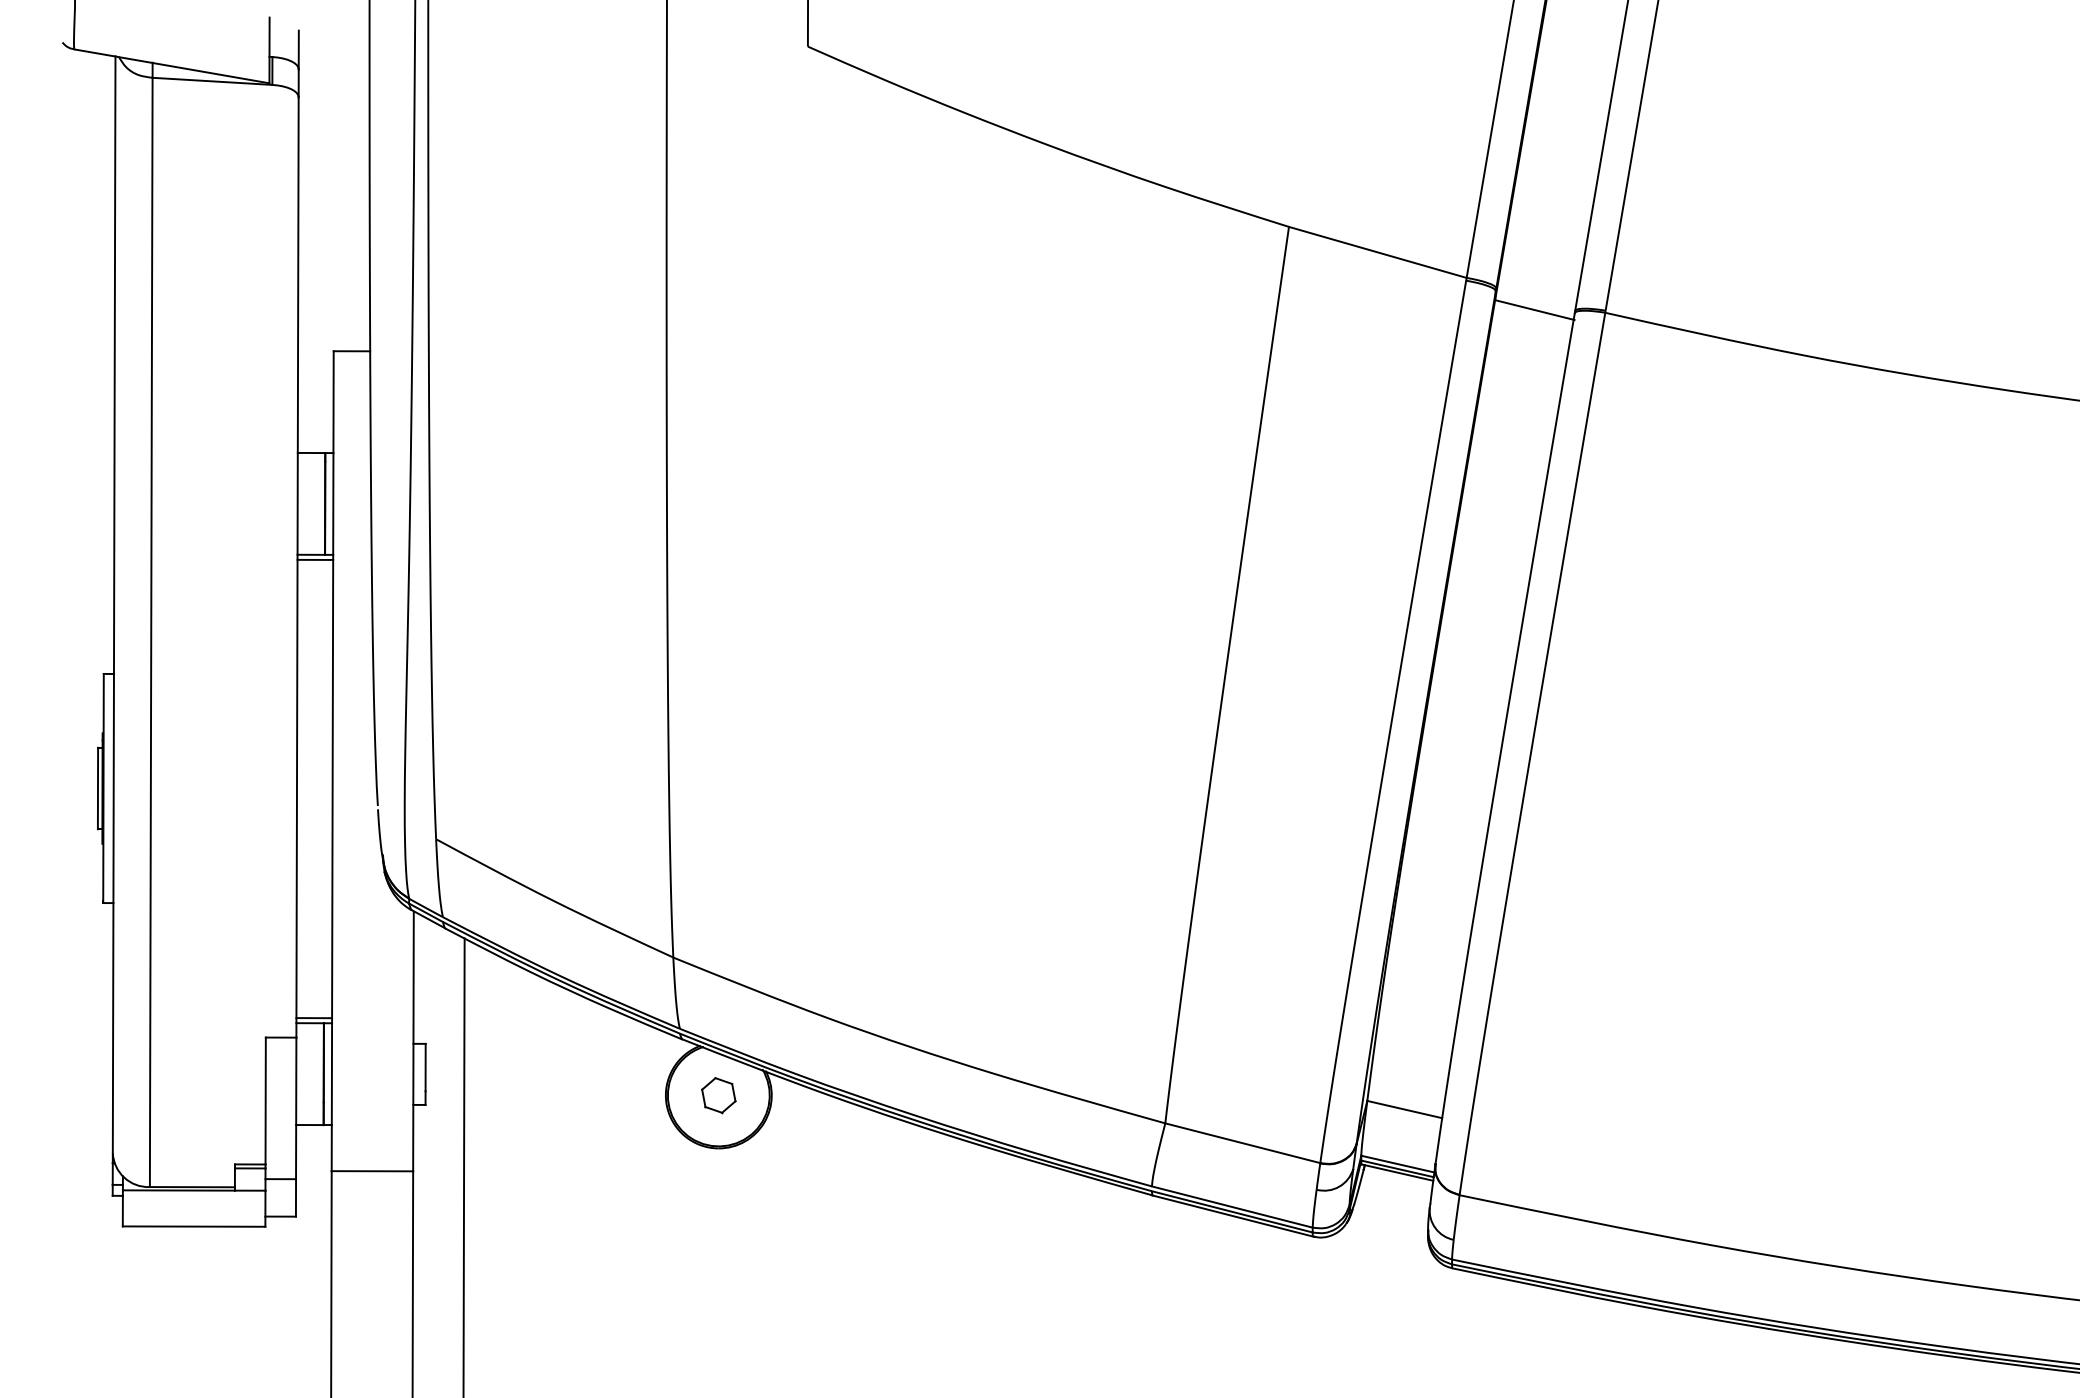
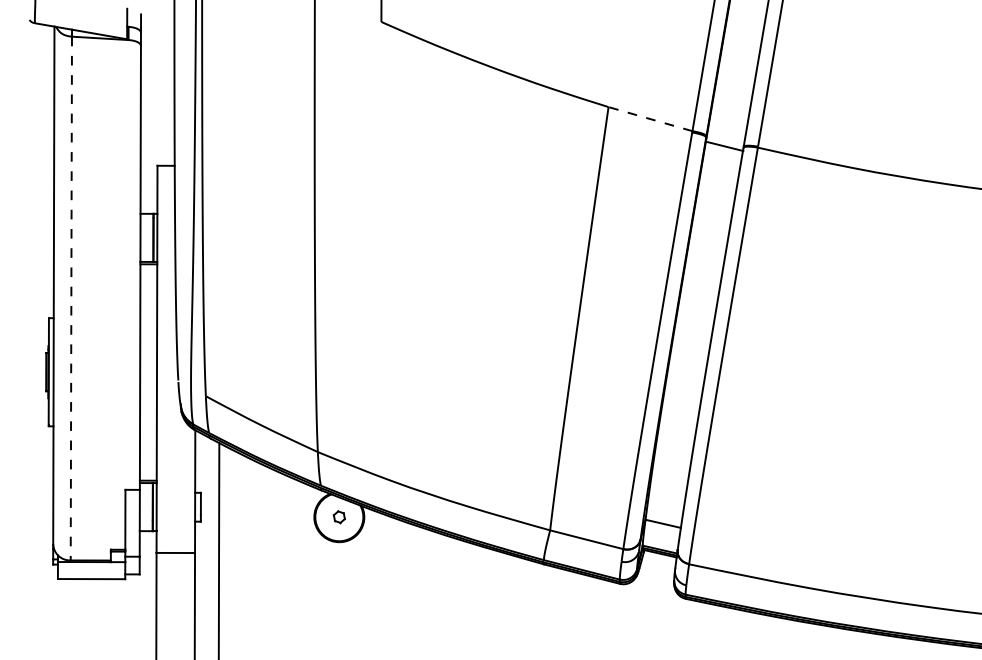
line: (1377, 253) -> (650, 119), solid -> dashed
line: (151, 632) -> (71, 298), solid -> dashed
part: (719, 1093) -> (339, 516), size x0.7

